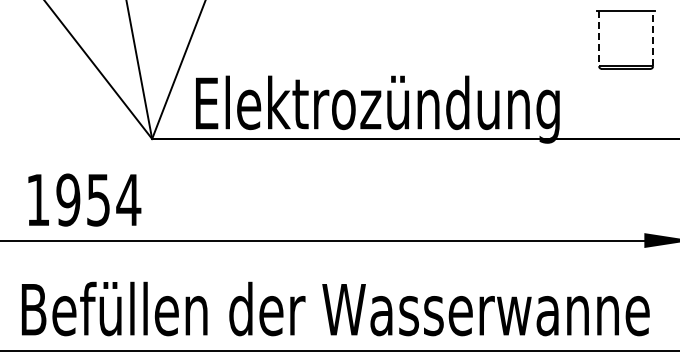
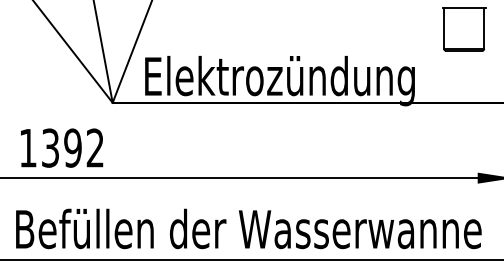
line: (599, 38) -> (444, 28), dashed -> solid
line: (653, 38) -> (484, 28), dashed -> solid
text: (98, 199) -> (72, 147), 1954 -> 1392

